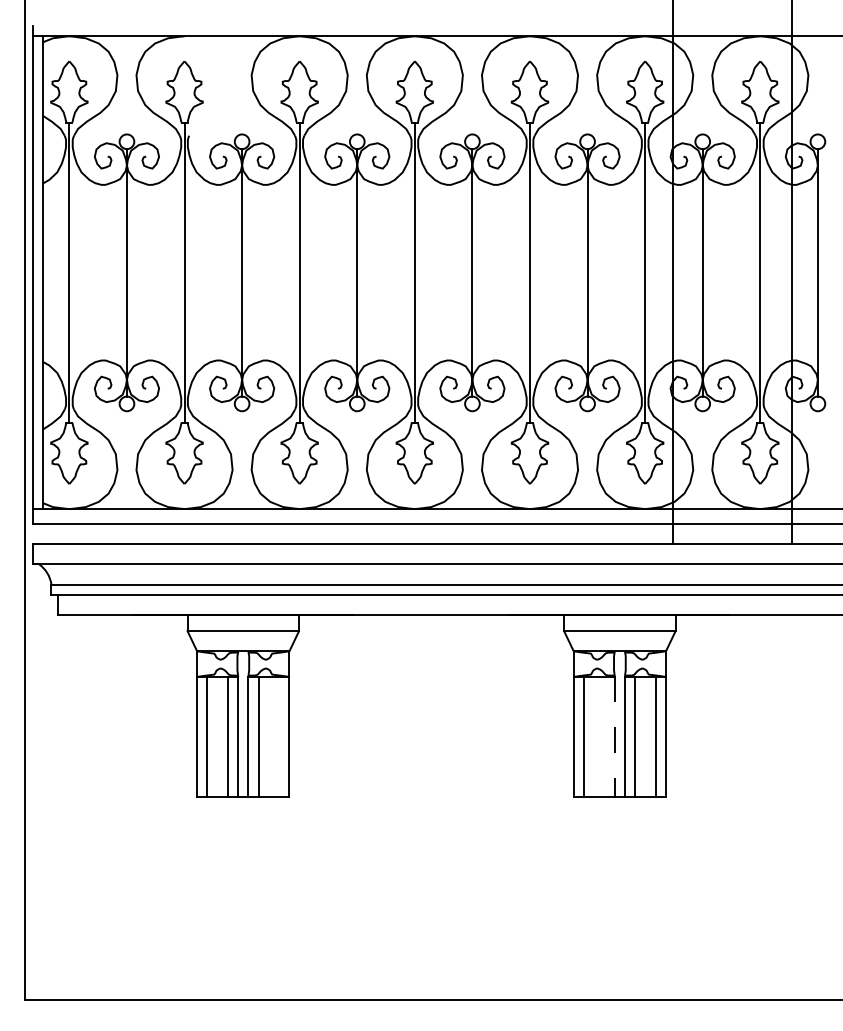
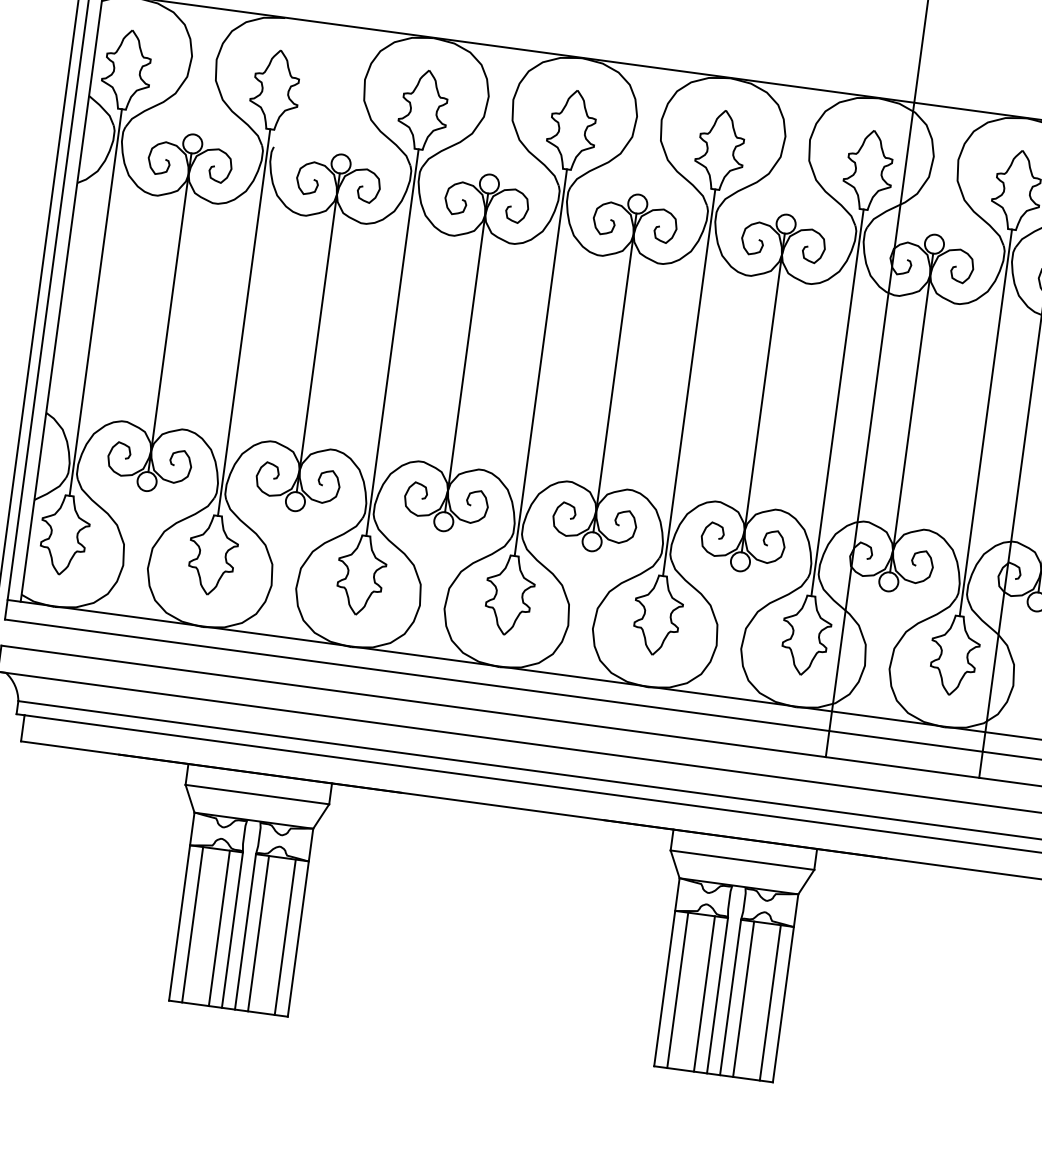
line: (279, 736) -> (285, 936), added
line: (604, 736) -> (704, 993), added
line: (614, 737) -> (717, 996), dashed -> solid

